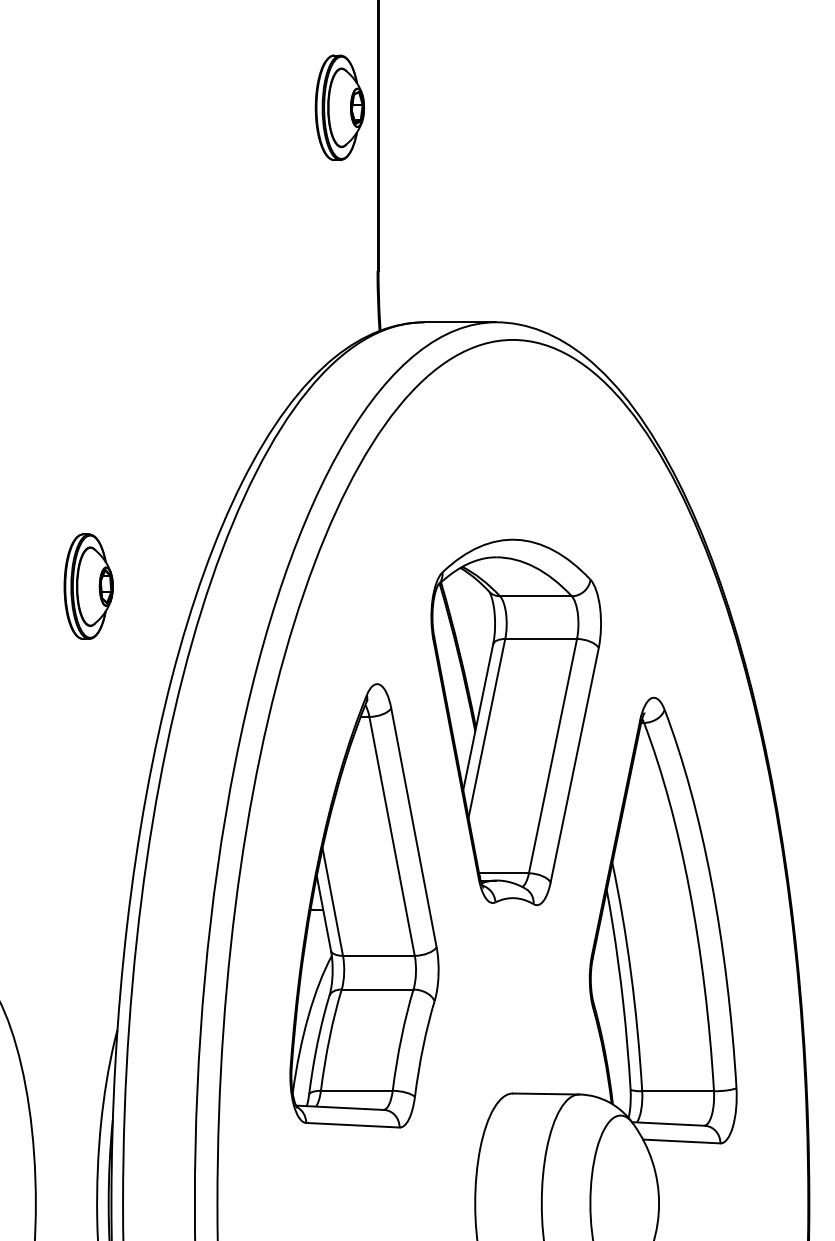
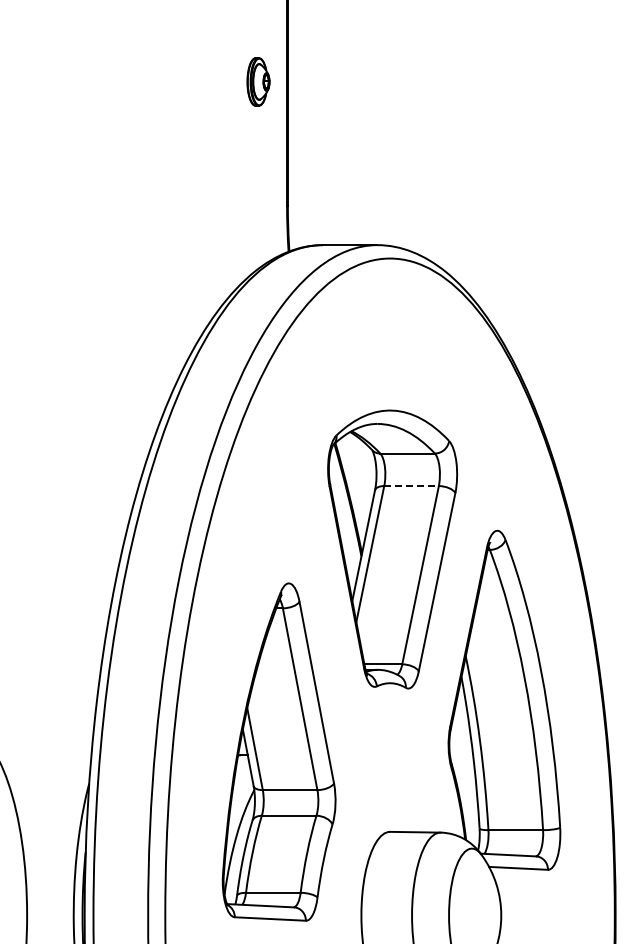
part: (339, 107) -> (258, 81), size x0.6
part: (88, 585) -> (67, 445), removed
line: (542, 639) -> (412, 486), solid -> dashed
part: (363, 905) -> (278, 751), moved

